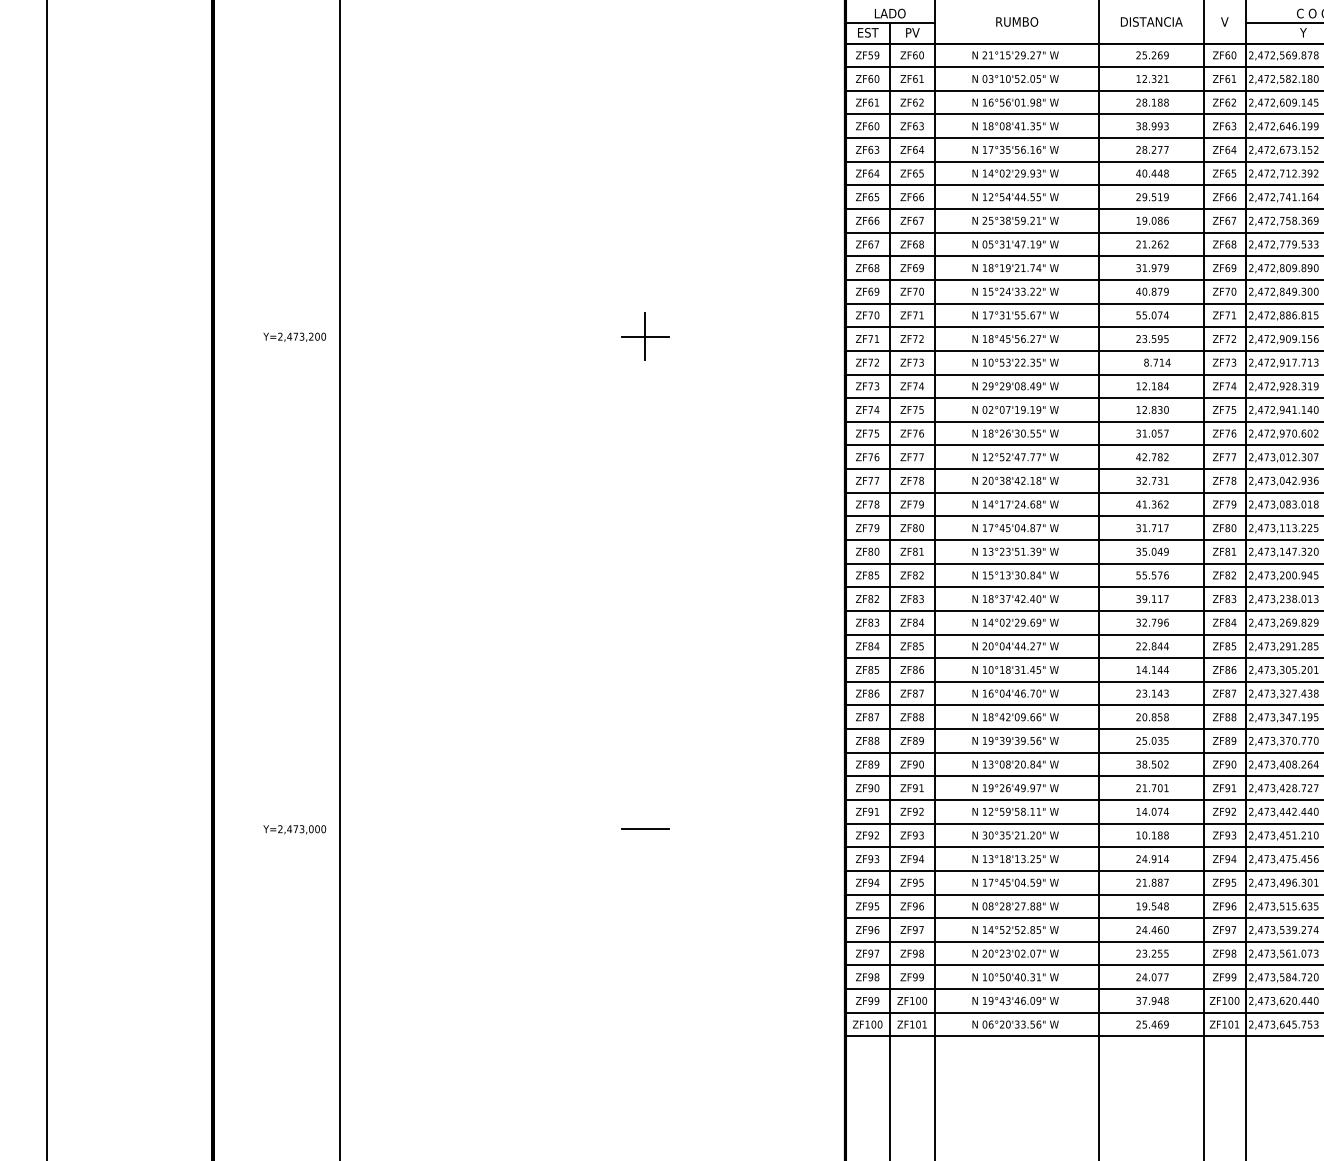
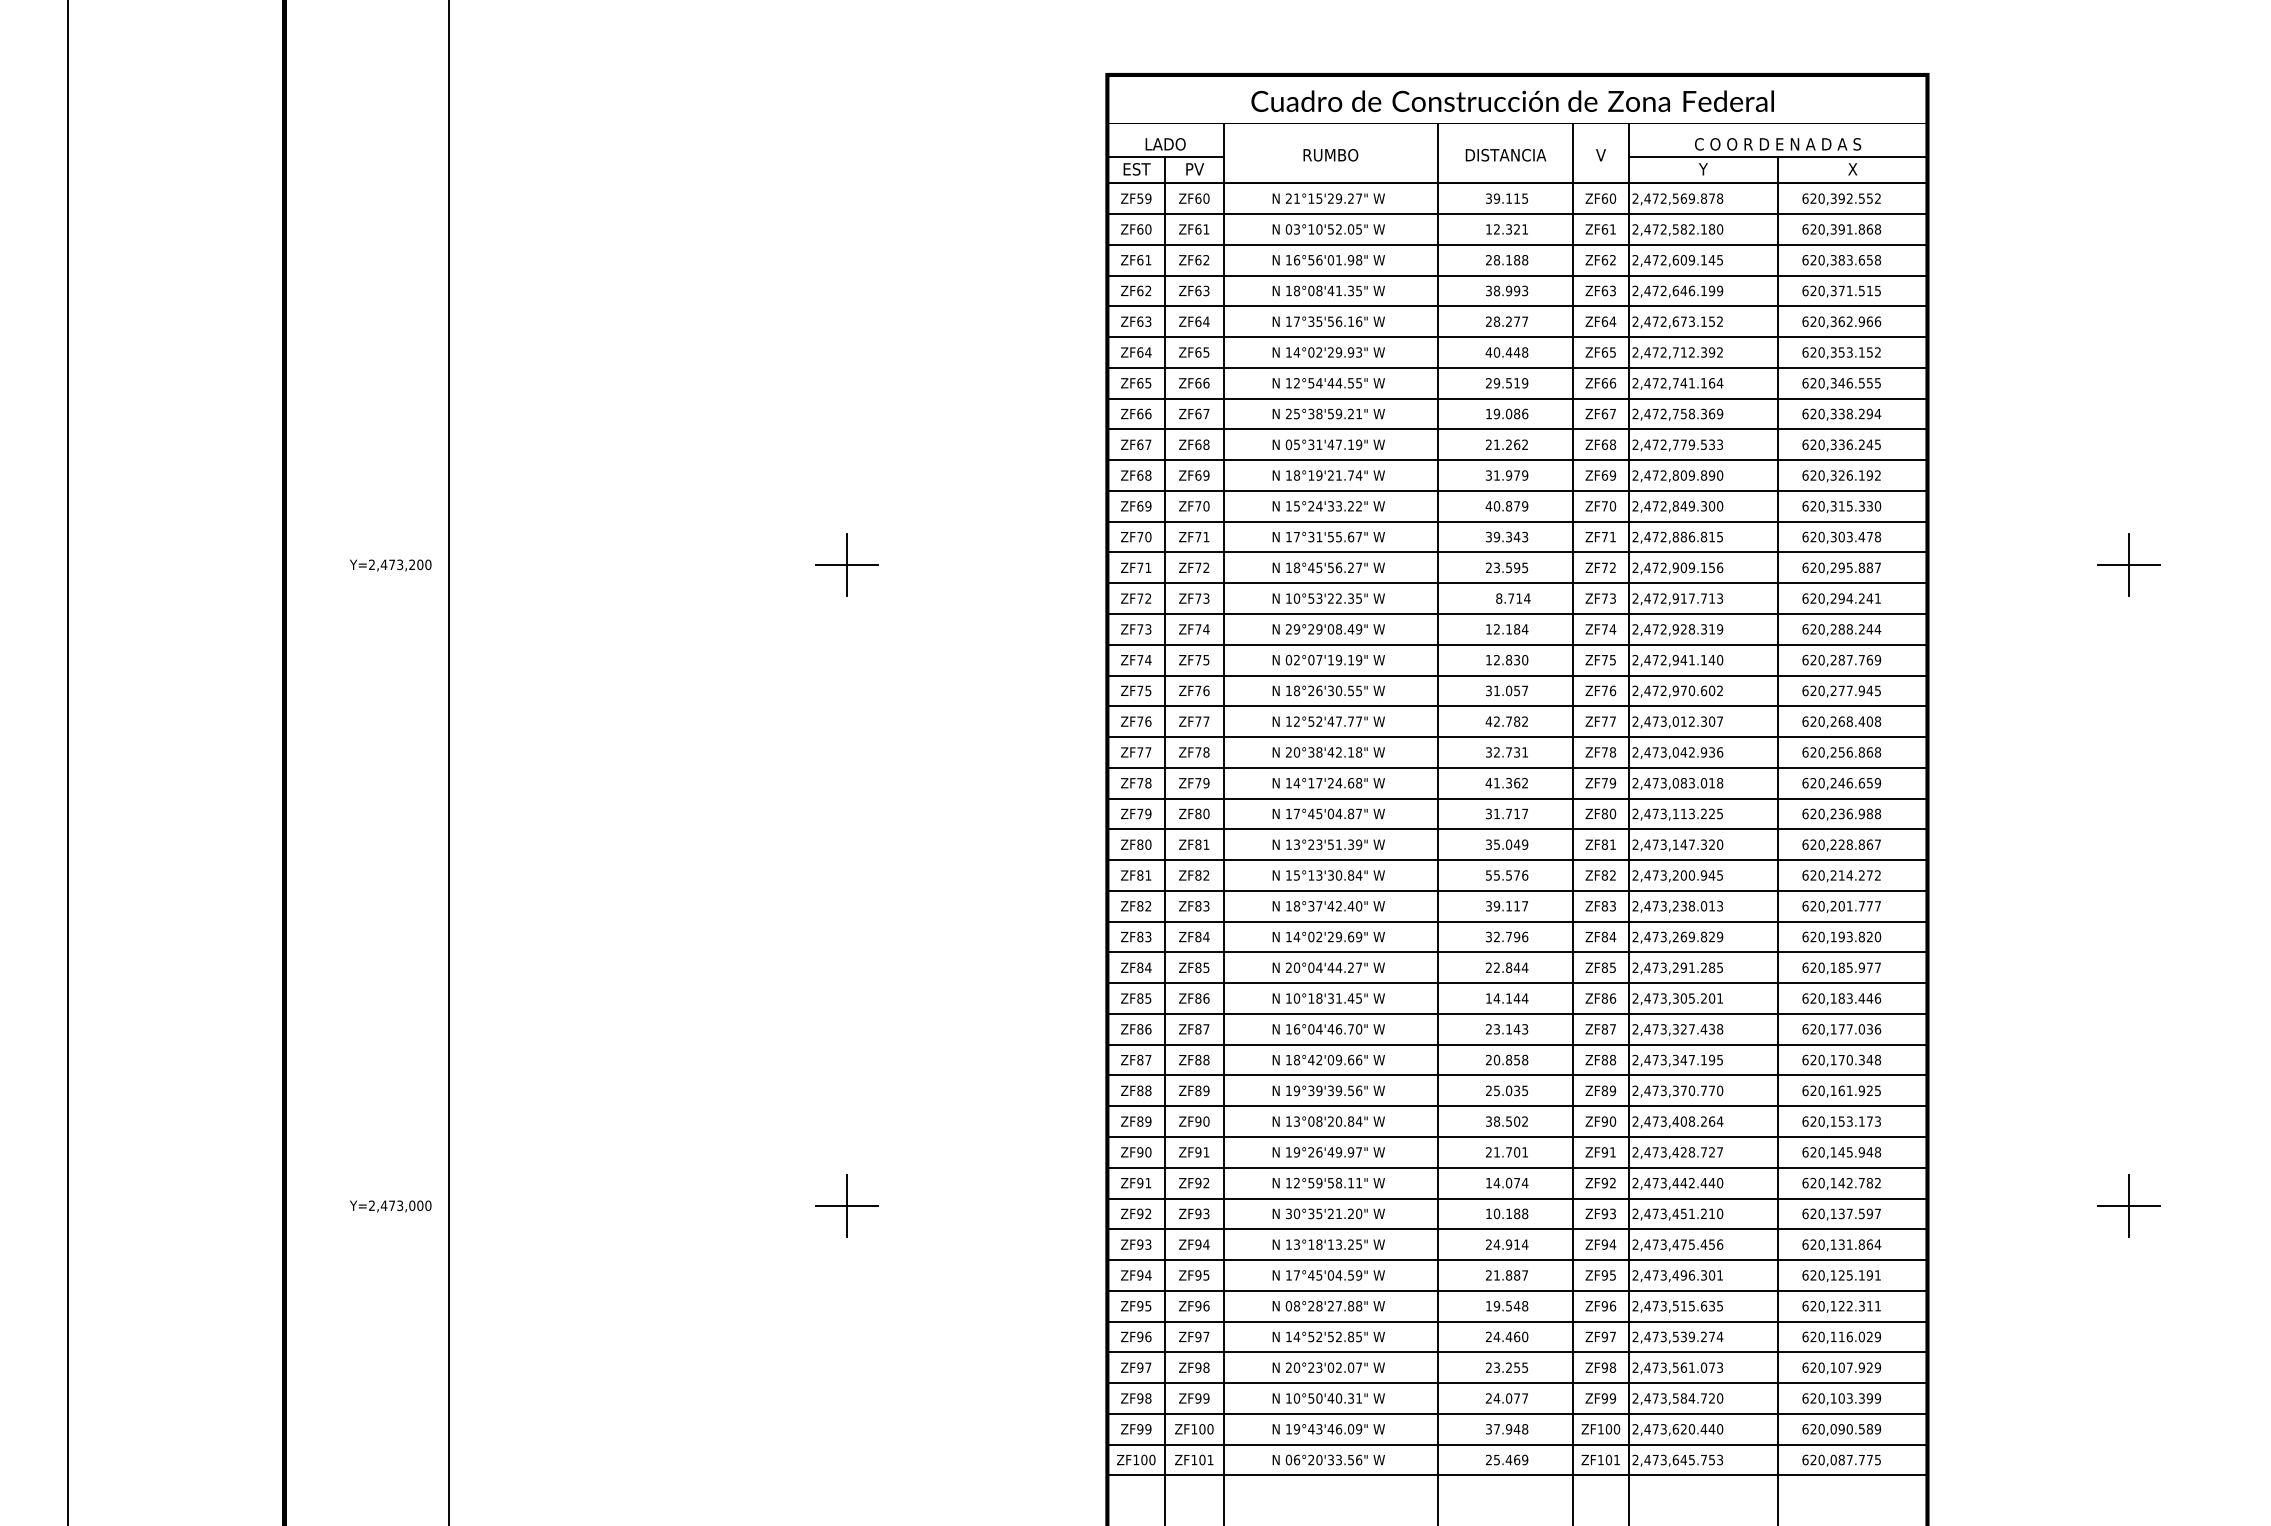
text: (1152, 55) -> (1507, 198), 25.269 -> 39.115
text: (877, 125) -> (1148, 290), ZF60 -> ZF62
text: (1152, 314) -> (1507, 536), 55.074 -> 39.343
text: (877, 575) -> (1148, 875), ZF85 -> ZF81
line: (645, 829) -> (847, 1205), added

